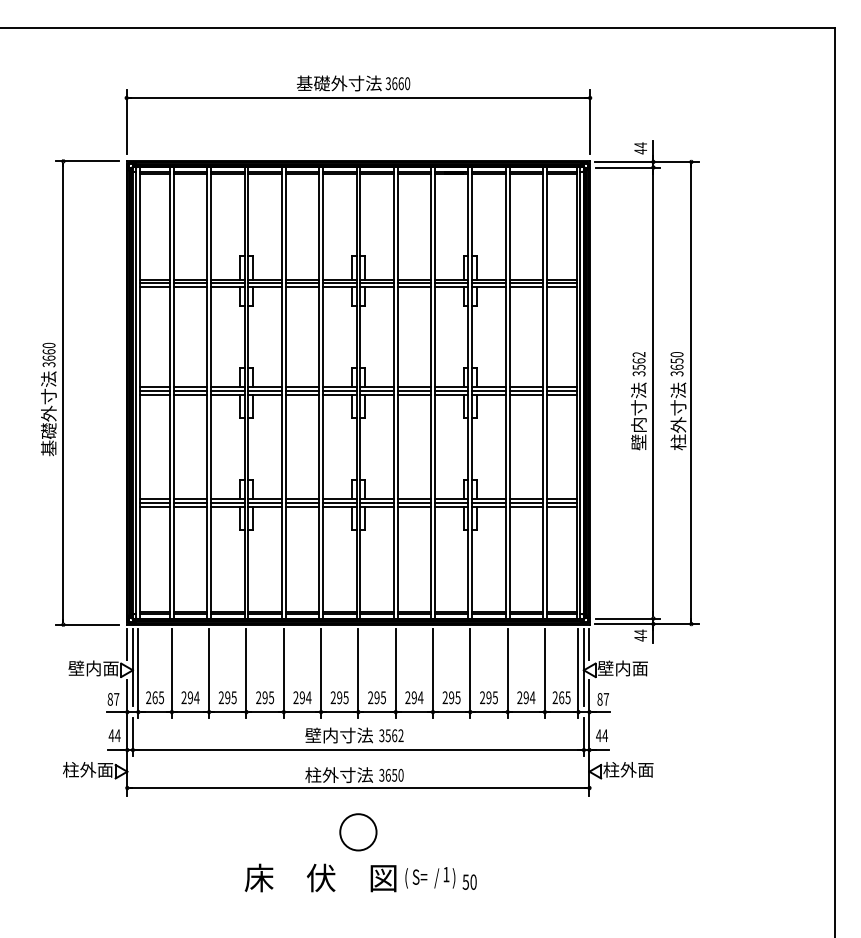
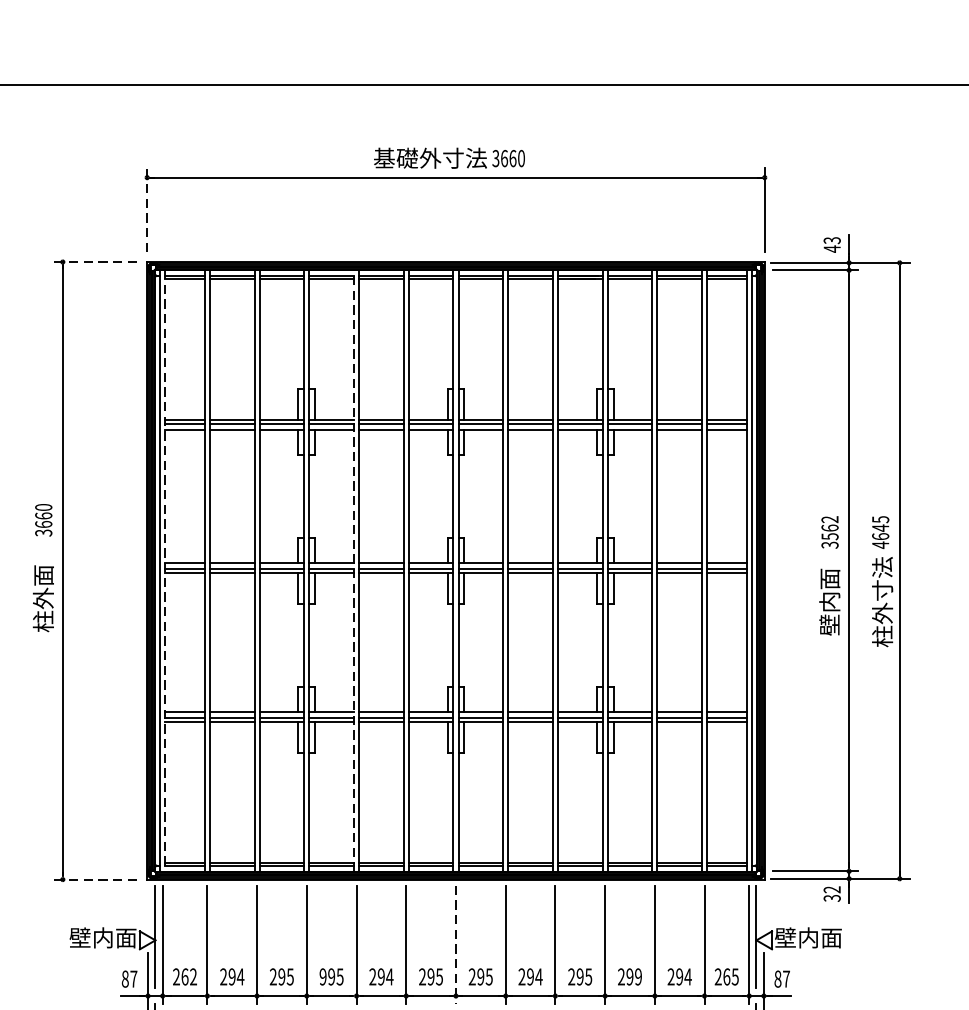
line: (126, 122) -> (146, 210), solid -> dashed
text: (640, 145) -> (831, 240), 44 -> 43
line: (87, 161) -> (94, 262), solid -> dashed
text: (676, 364) -> (879, 532), 3650 -> 4645
line: (140, 393) -> (165, 571), solid -> dashed
line: (281, 393) -> (353, 571), solid -> dashed
text: (48, 413) -> (42, 598), 基礎外寸法 -> 柱外面
text: (638, 416) -> (829, 602), 壁内寸法 -> 壁内面
line: (87, 624) -> (94, 879), solid -> dashed
text: (640, 635) -> (831, 893), 44 -> 32
line: (127, 644) -> (148, 905), removed
line: (589, 644) -> (763, 905), removed
line: (358, 673) -> (456, 944), solid -> dashed
text: (161, 697) -> (193, 976), 265 -> 262
text: (494, 697) -> (637, 976), 295 -> 299
text: (258, 698) -> (322, 977), 295 -> 995

